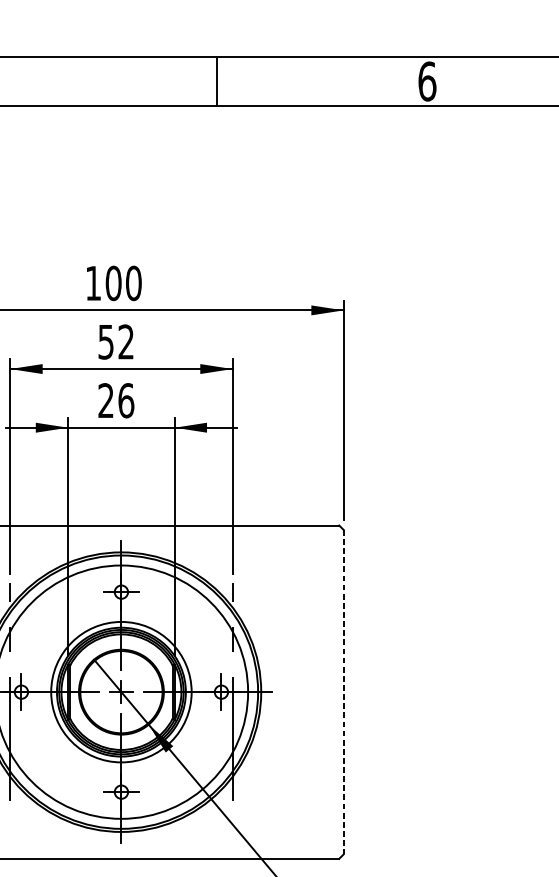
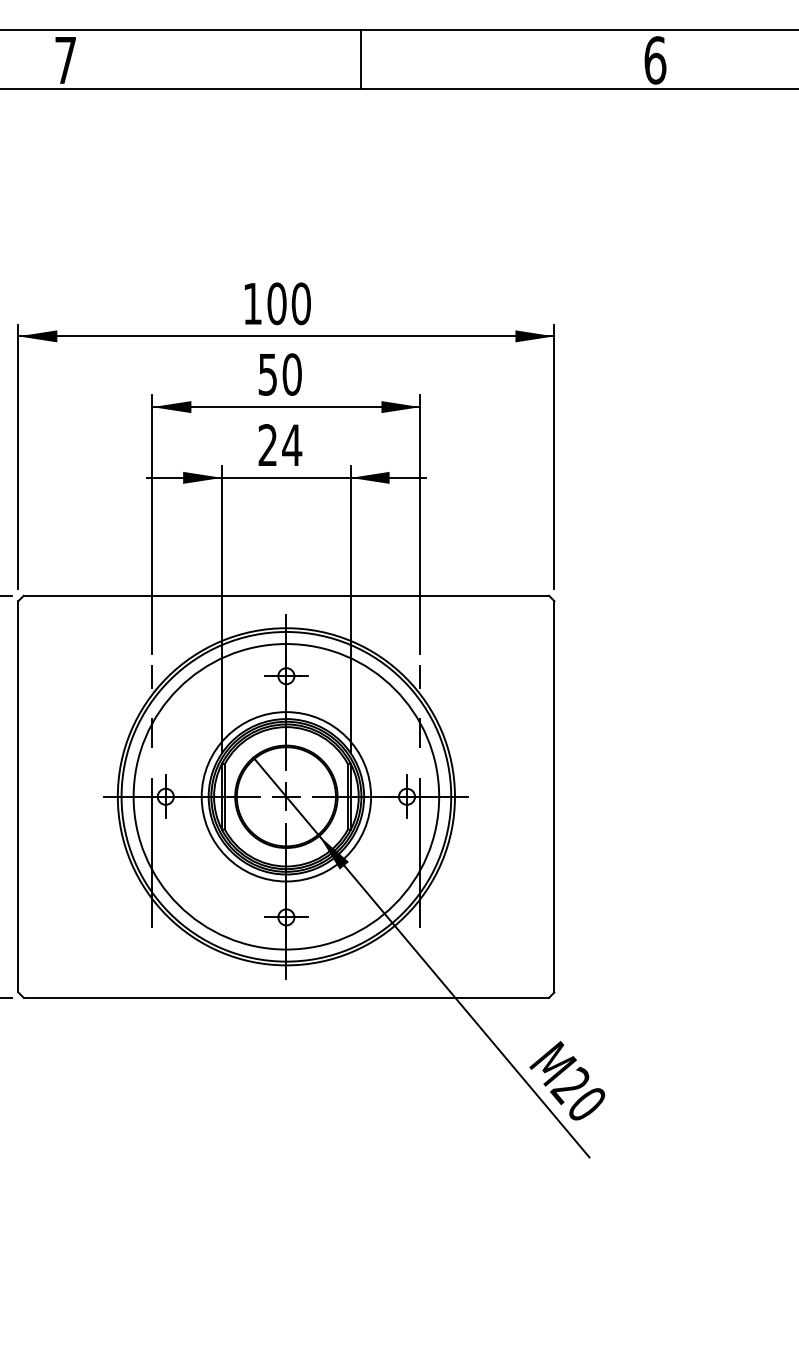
line: (216, 80) -> (361, 59), moved
text: (125, 342) -> (291, 374), 52 -> 50
text: (126, 400) -> (292, 445), 26 -> 24
line: (343, 691) -> (554, 796), dashed -> solid

